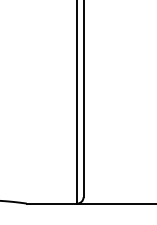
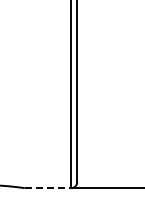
line: (52, 203) -> (48, 188), solid -> dashed

